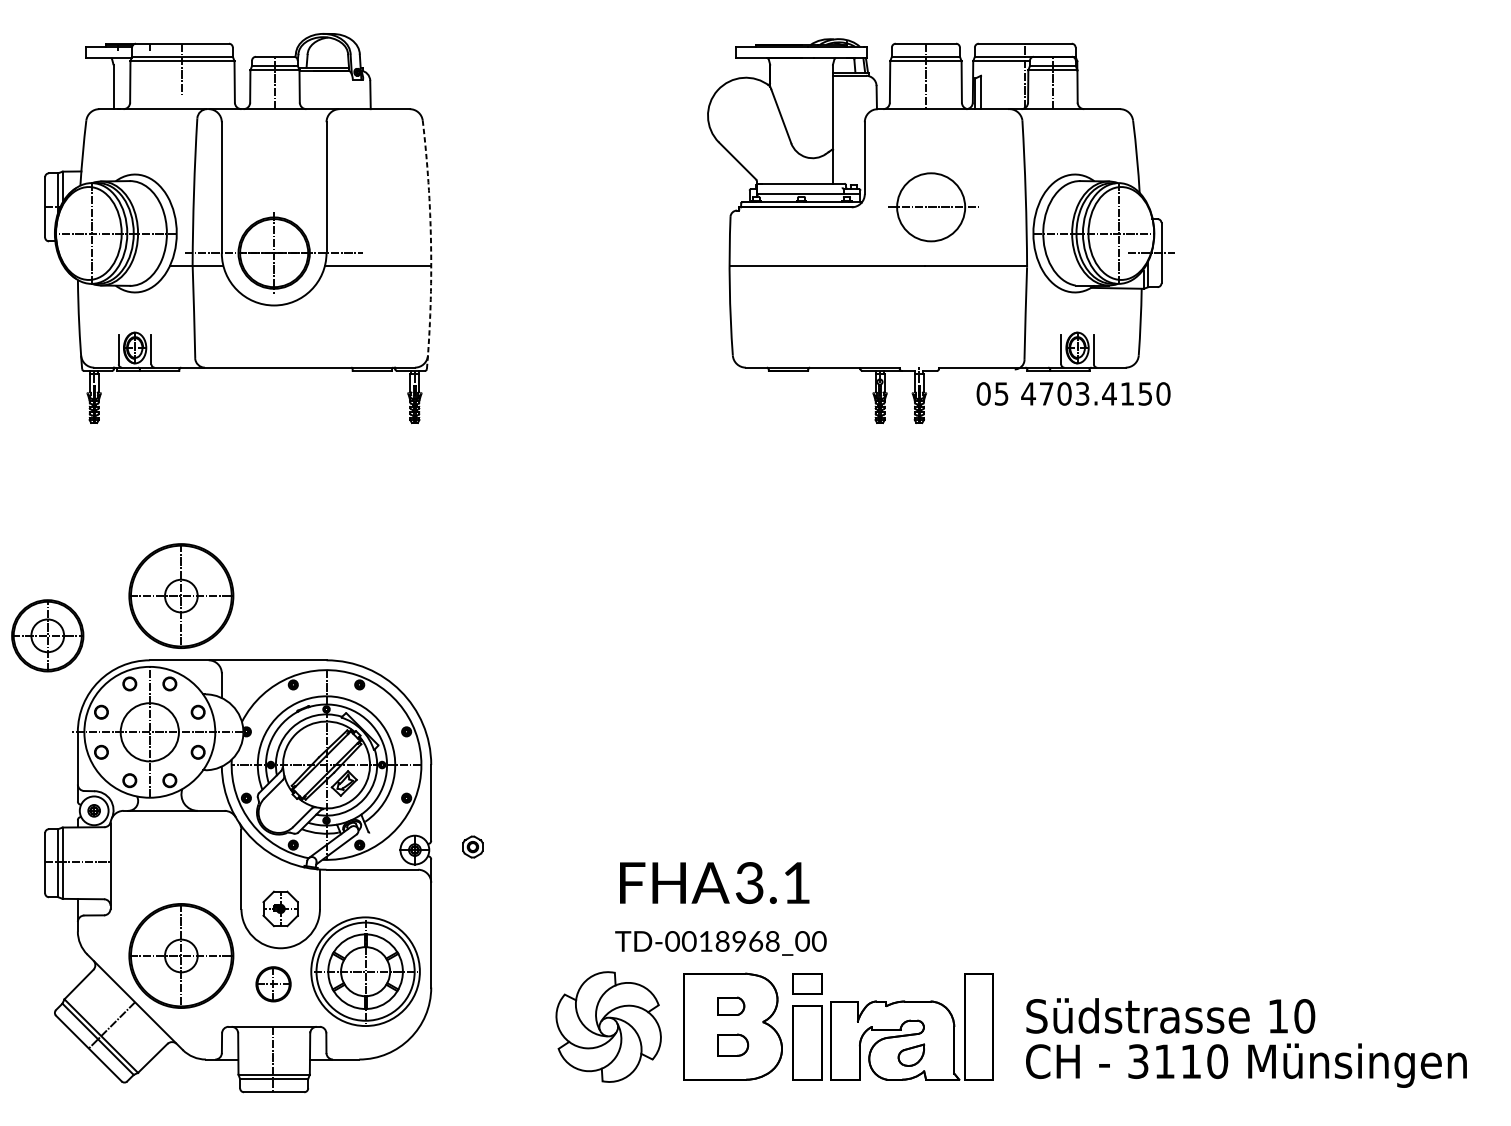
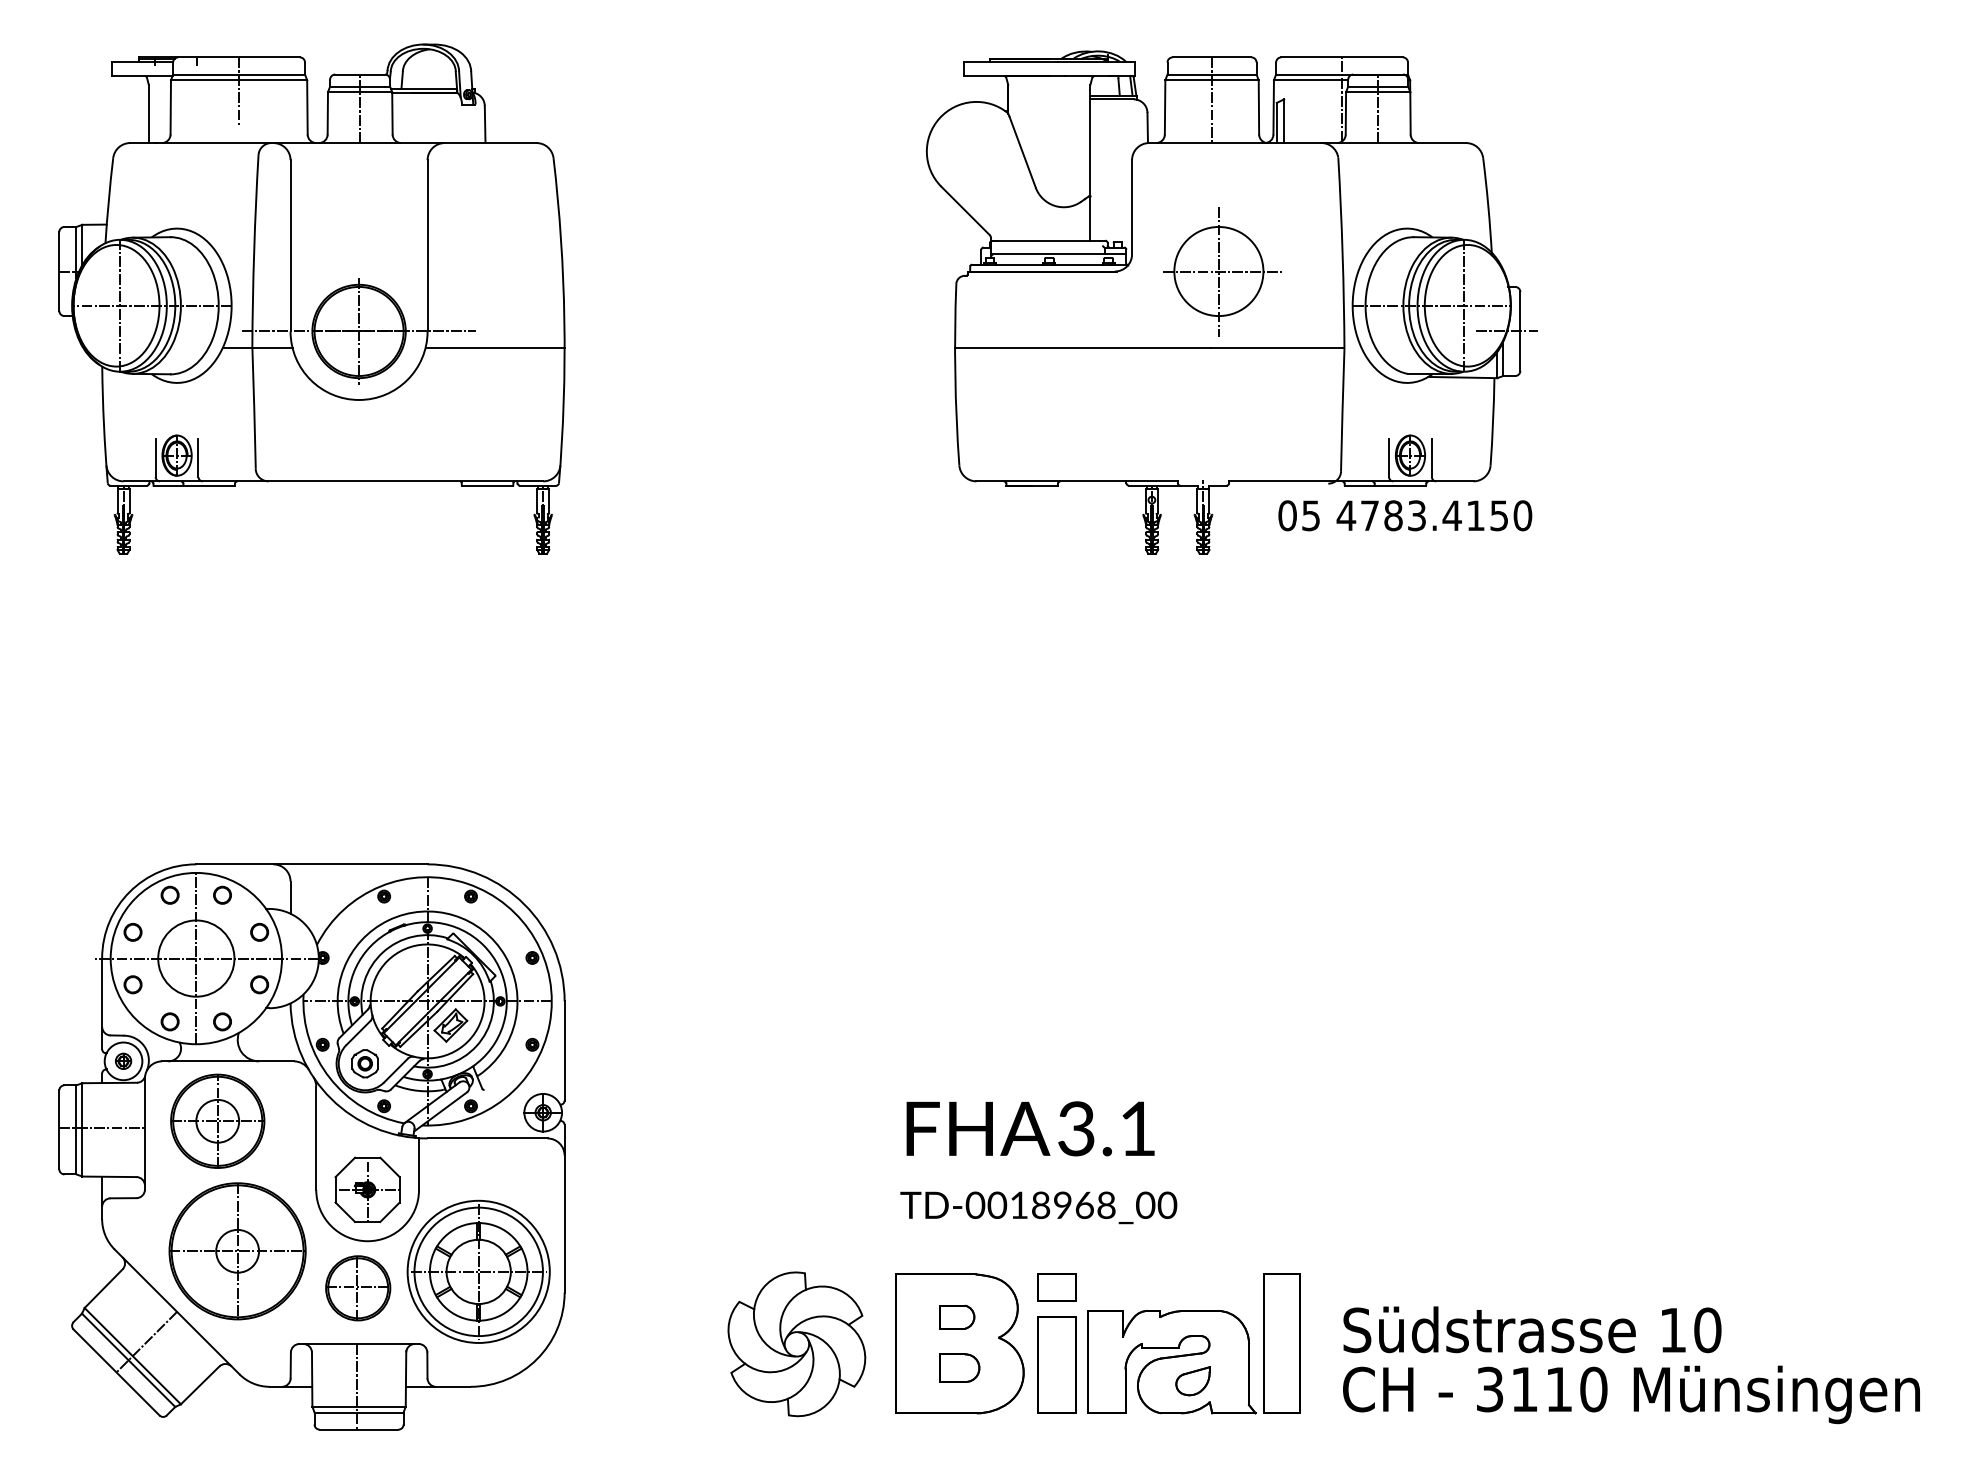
line: (930, 208) -> (1218, 272), added
arc: (431, 244) -> (564, 320), dashed -> solid
text: (1064, 393) -> (1393, 515), 4703.4150 -> 4783.4150
part: (181, 596) -> (237, 780), removed
part: (47, 635) -> (217, 1120), moved
part: (472, 846) -> (364, 1063), moved
part: (280, 908) -> (367, 1189), size x1.43
text: (720, 908) -> (1038, 1162), moved
part: (273, 984) -> (358, 1288), size x1.43

